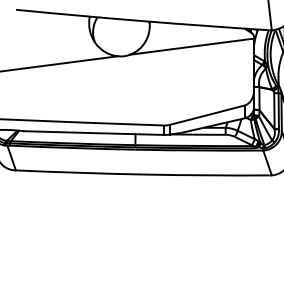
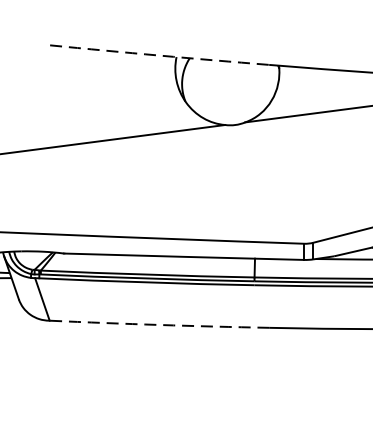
arc: (79, 15) -> (158, 55), solid -> dashed
arc: (79, 172) -> (158, 324), solid -> dashed

